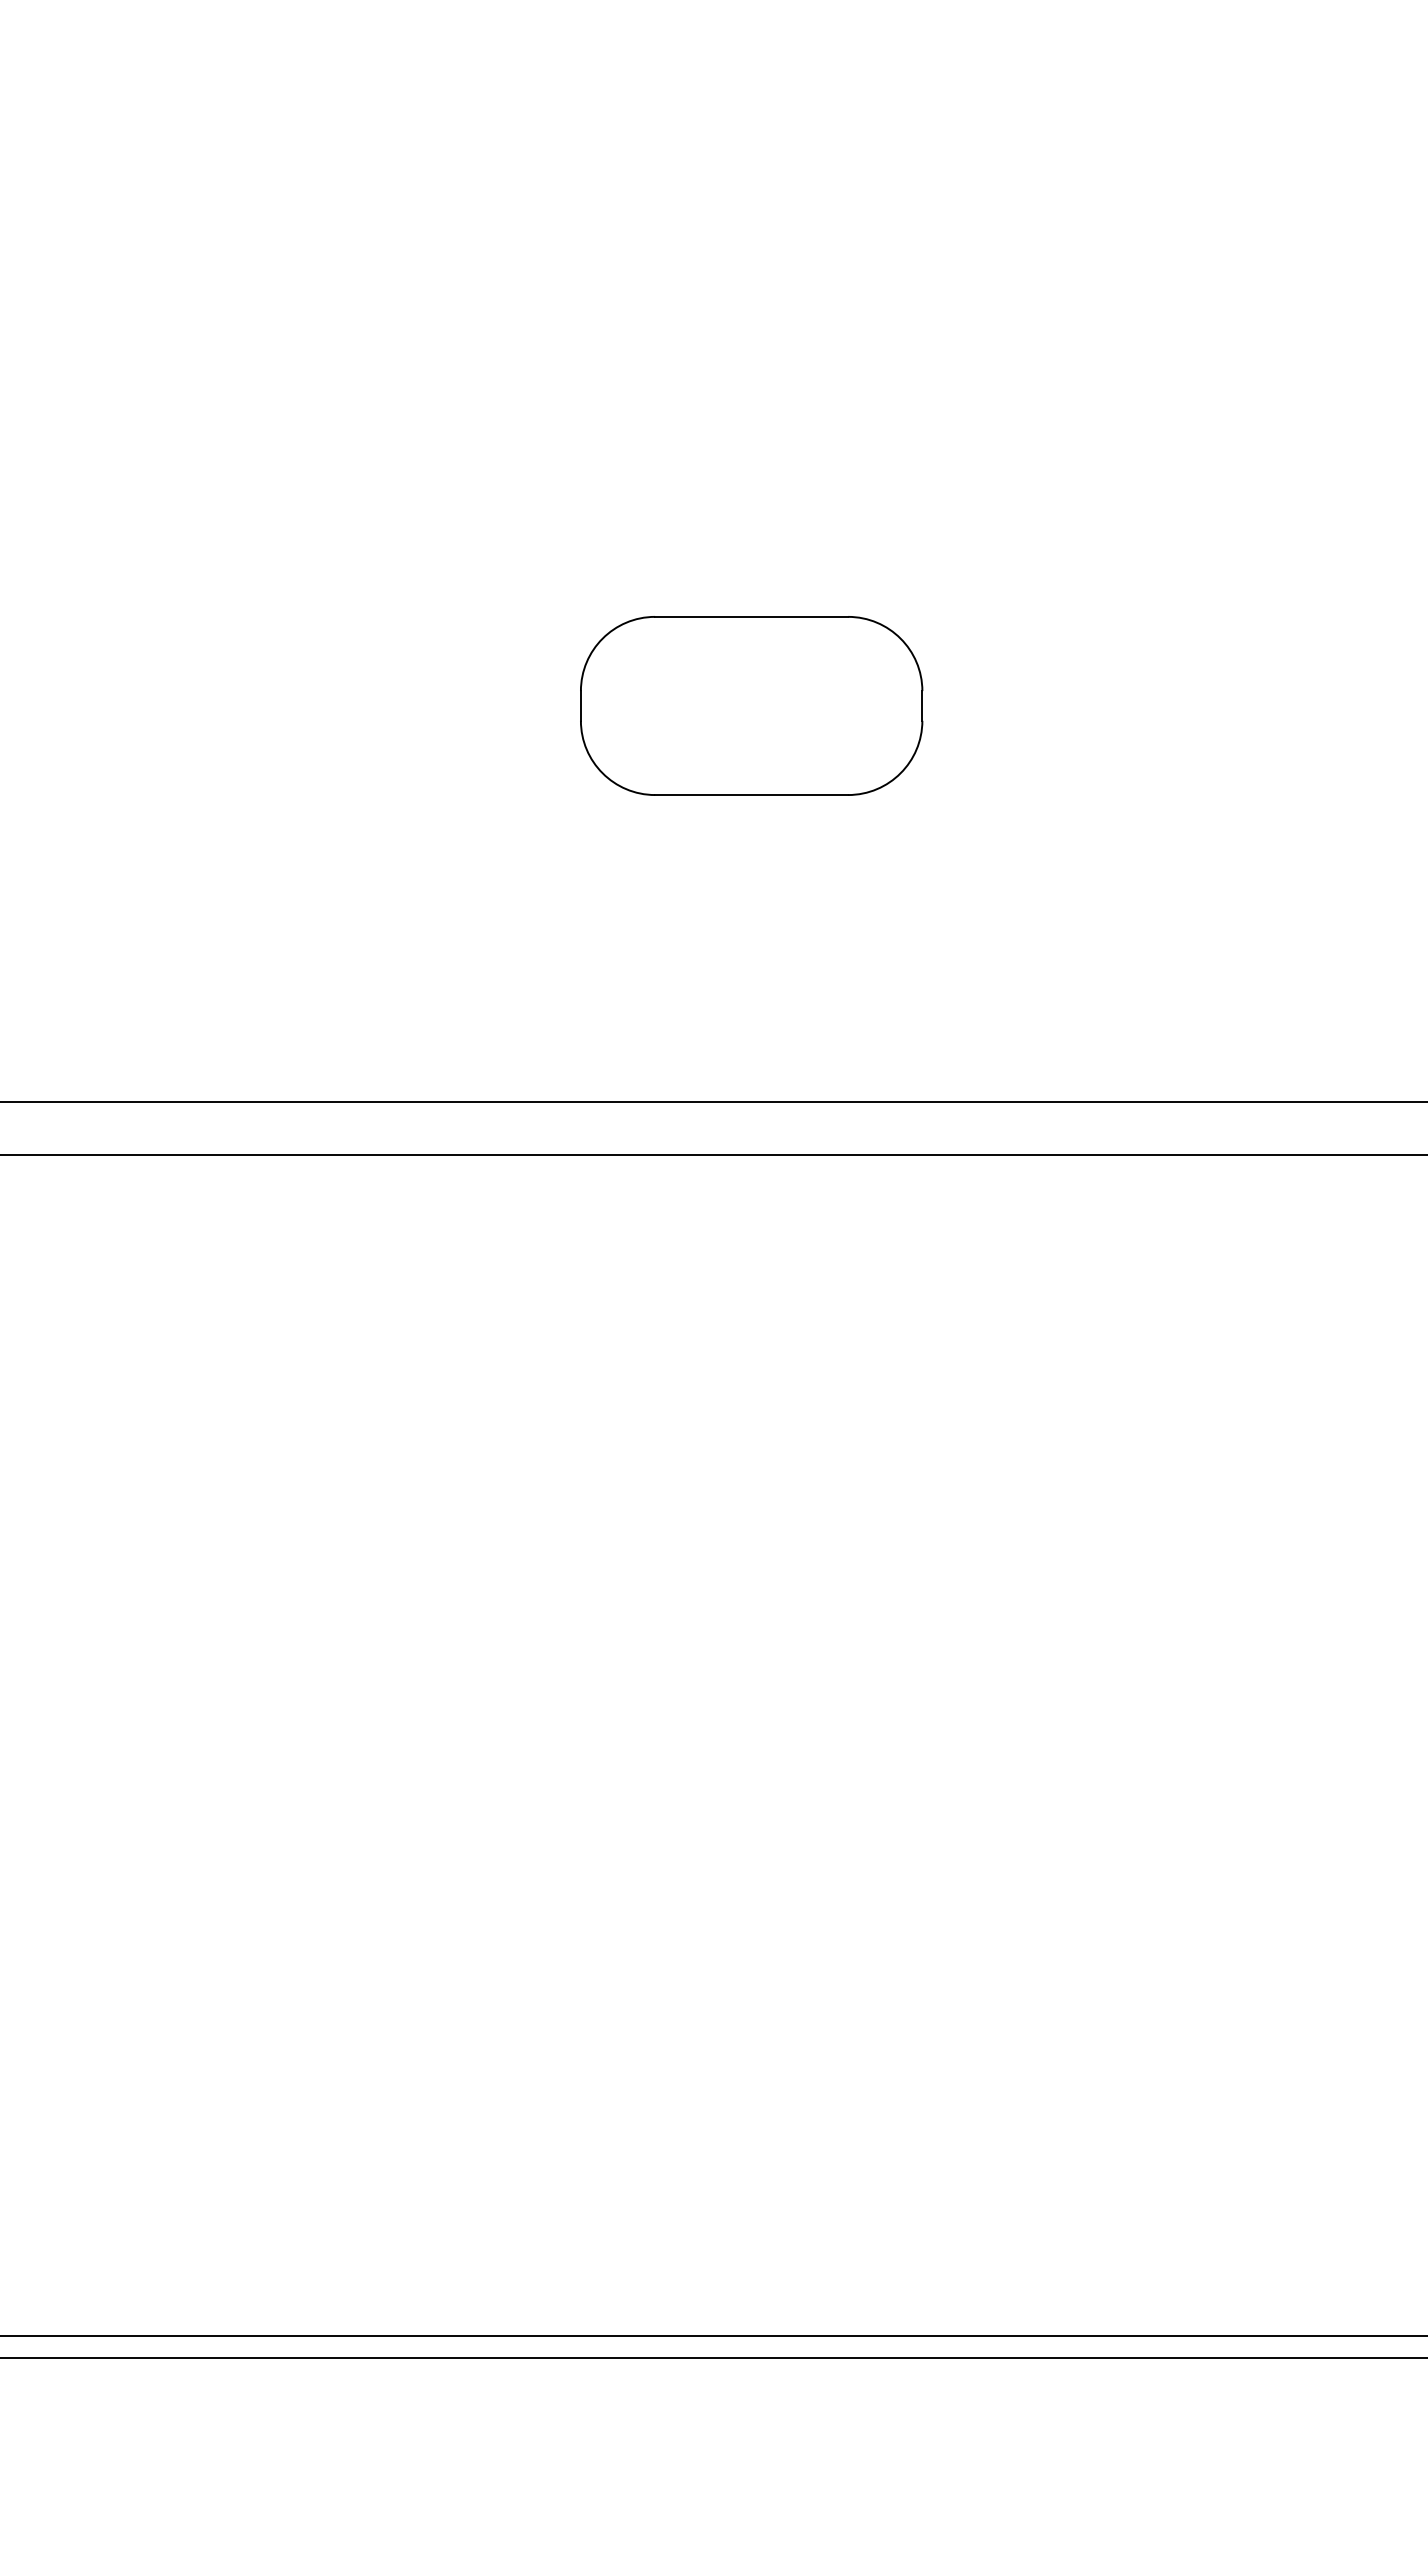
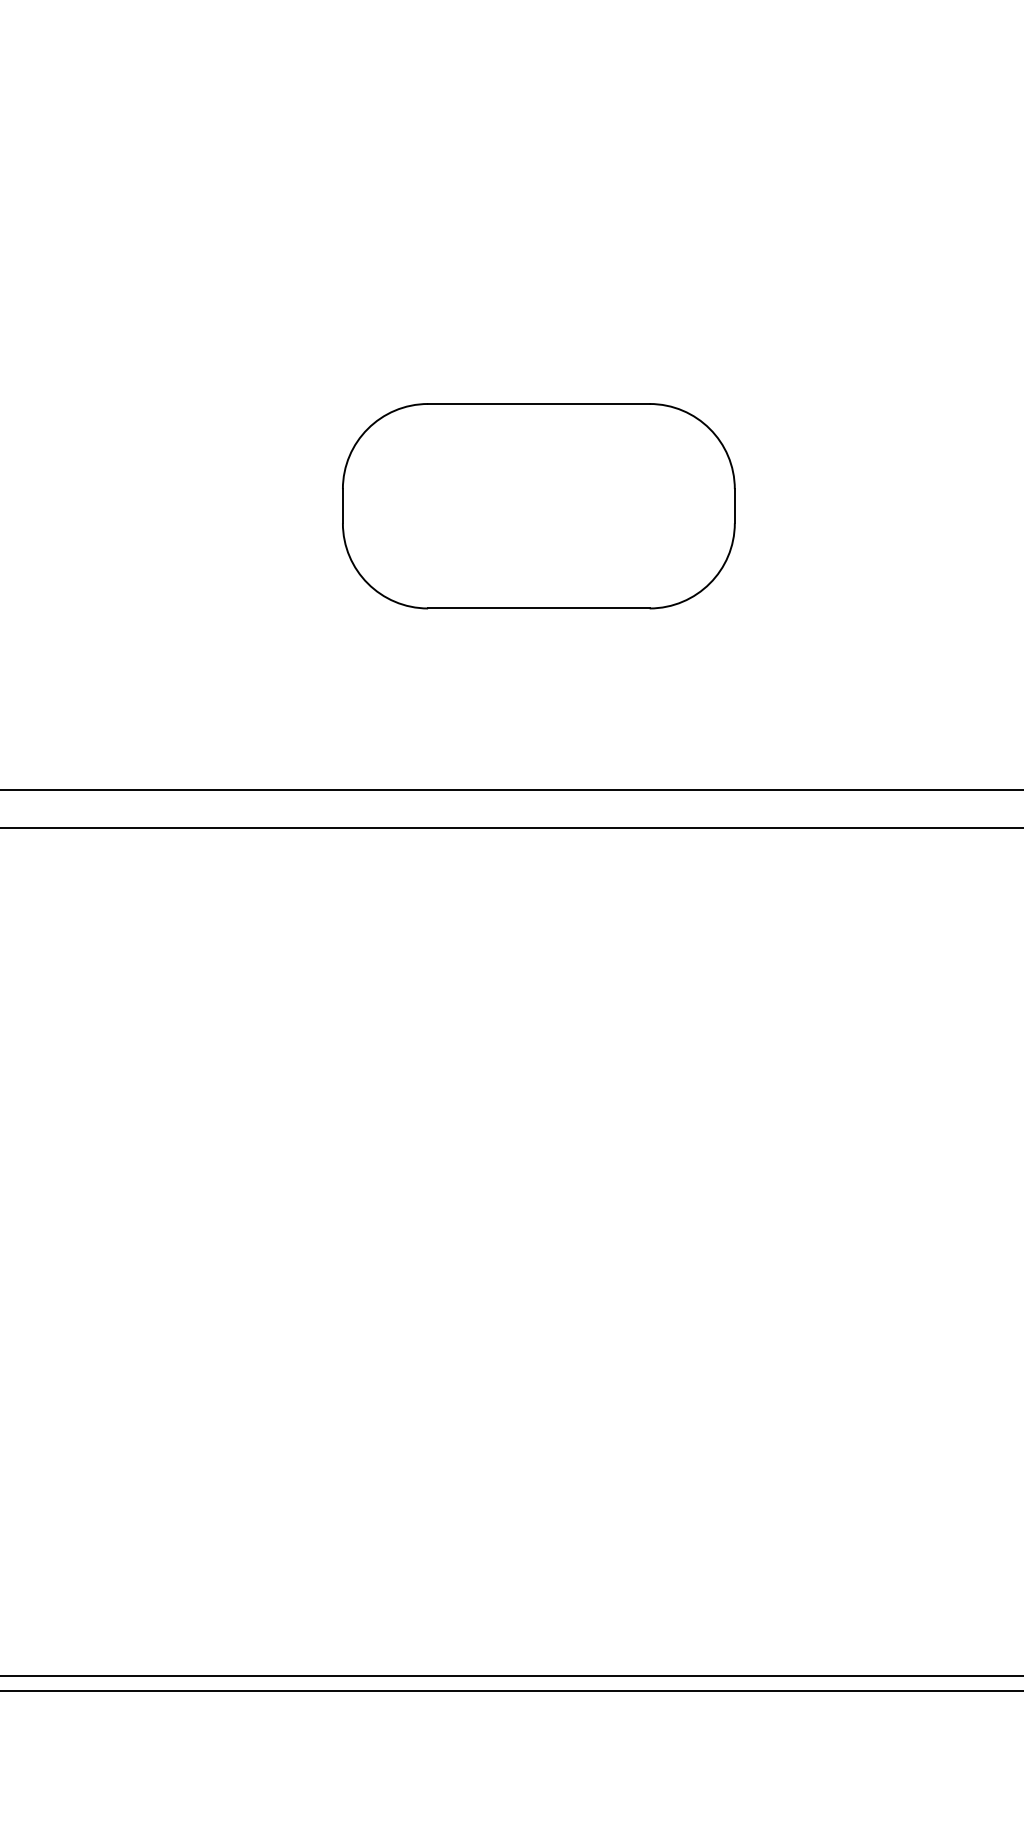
part: (751, 705) -> (538, 505), size x1.6

